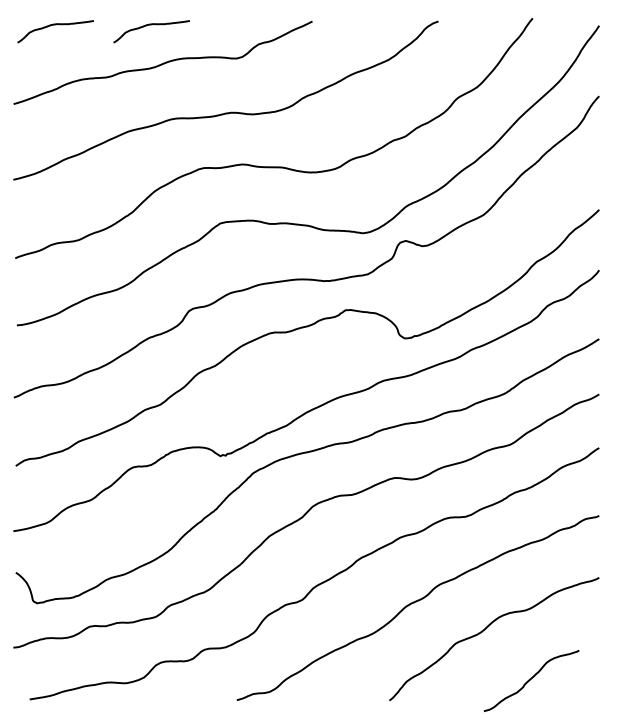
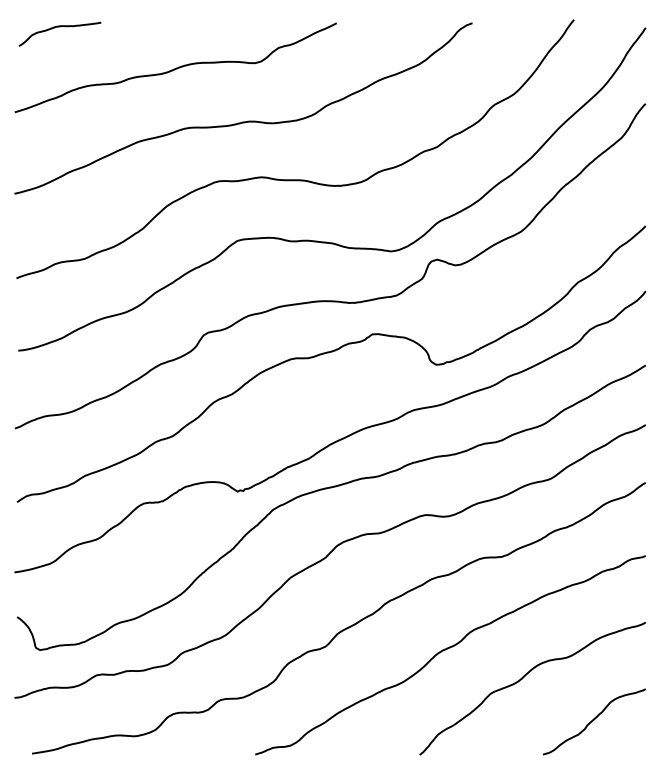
curve: (151, 25) -> (163, 27), removed
curve: (531, 679) -> (594, 720), moved

